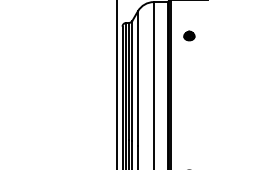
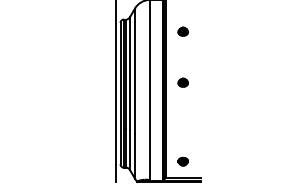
part: (188, 90) -> (182, 82), added

